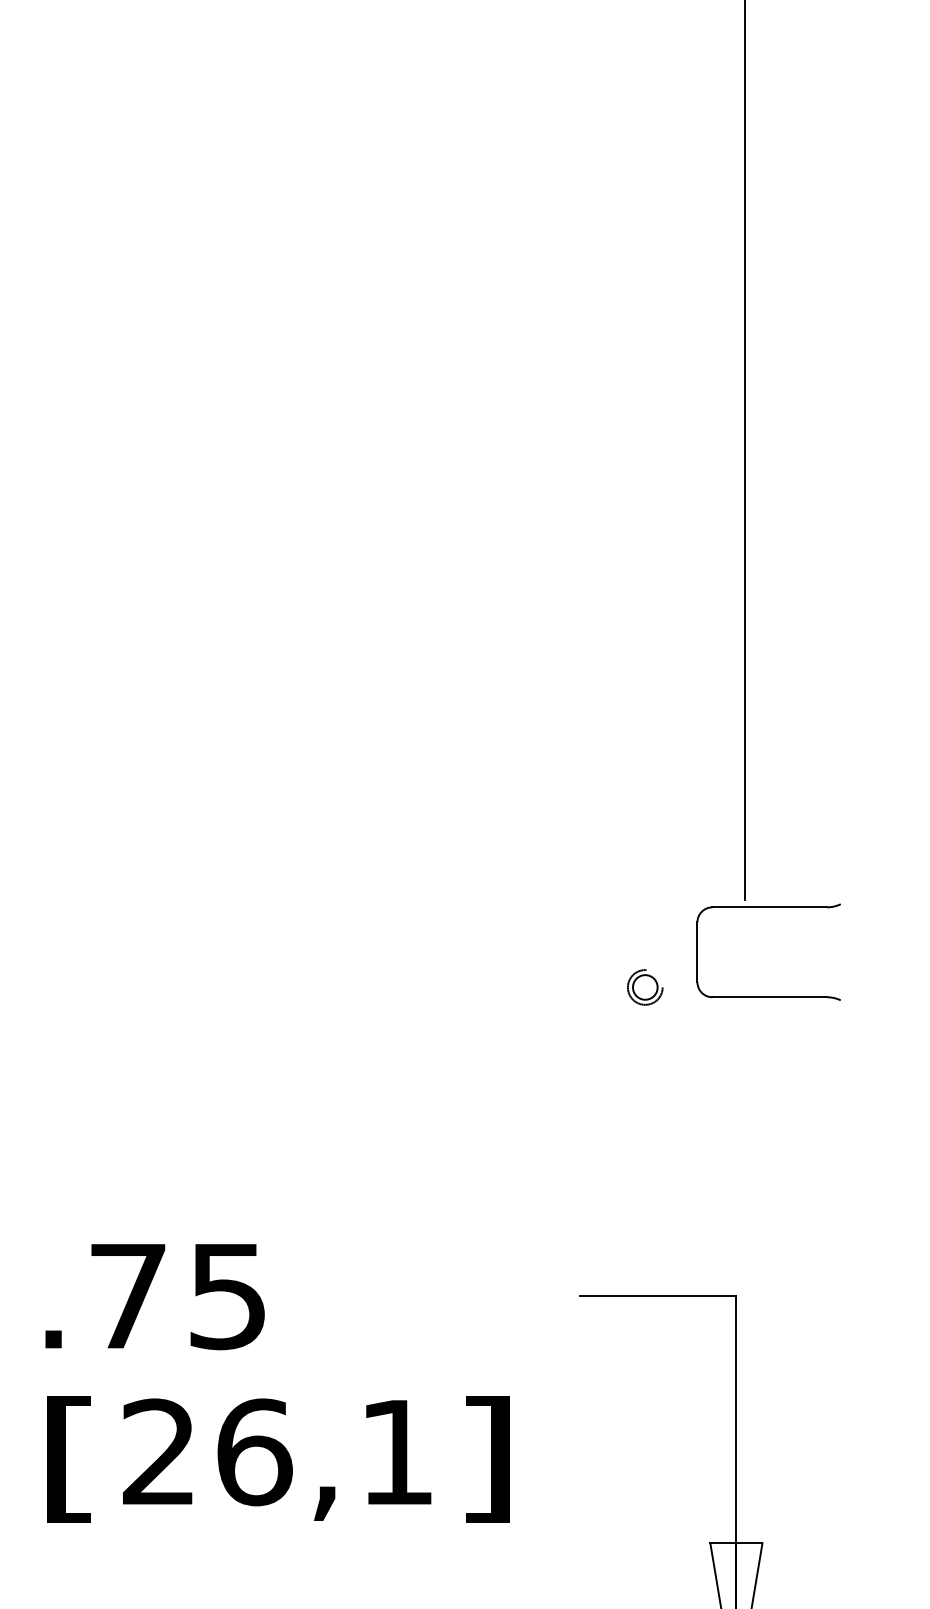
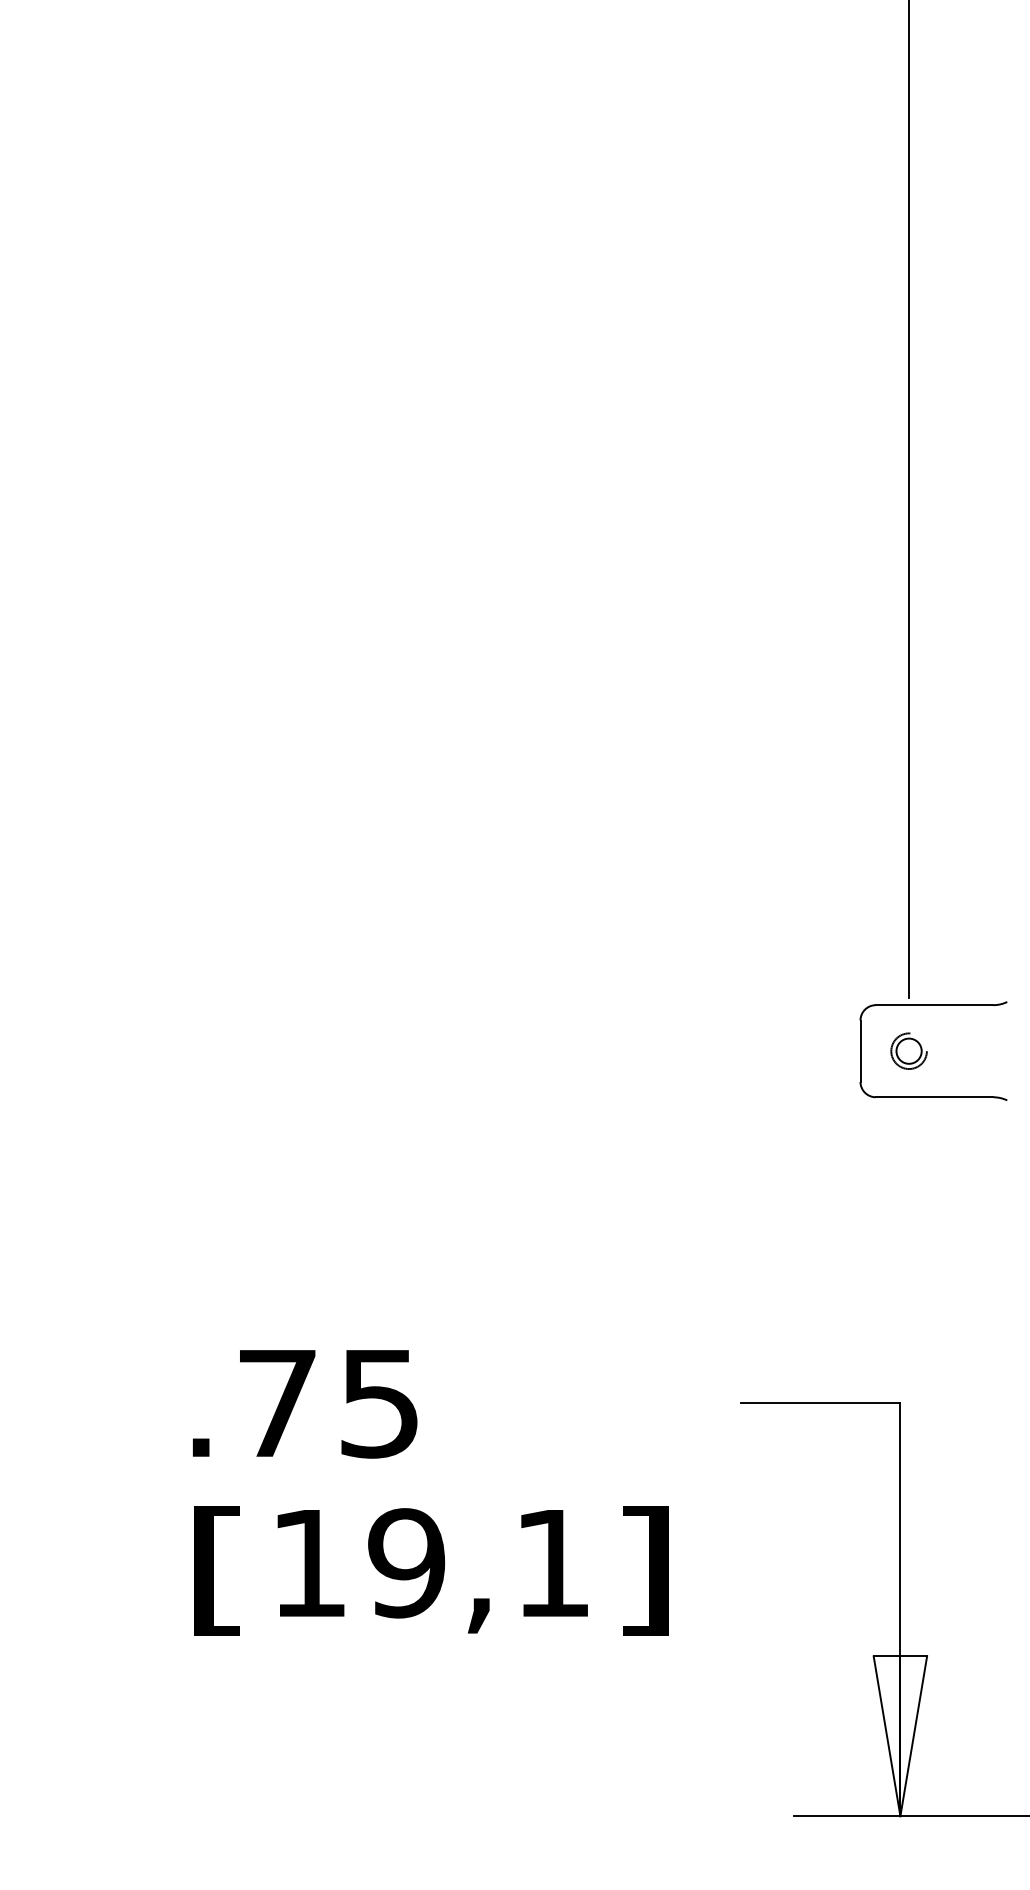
part: (644, 986) -> (908, 1050), moved
text: (208, 1452) -> (359, 1563), 26,1 -> 19,1

